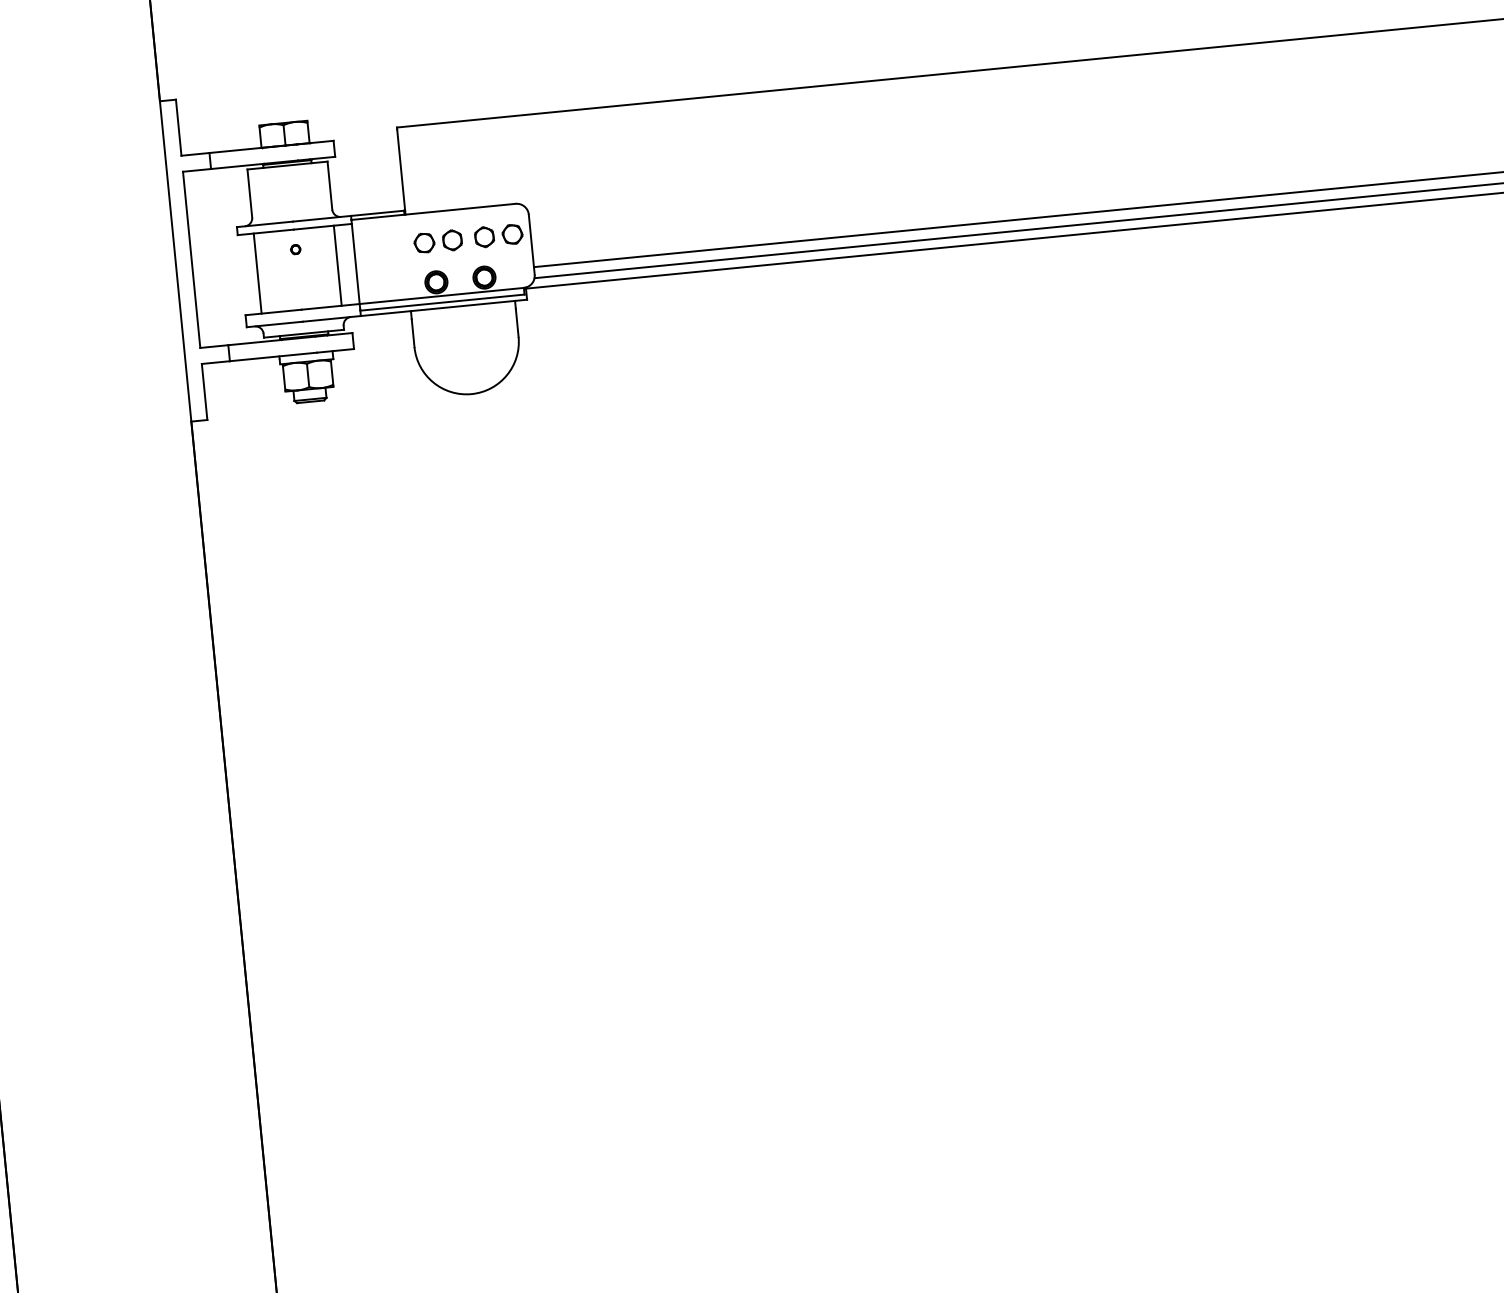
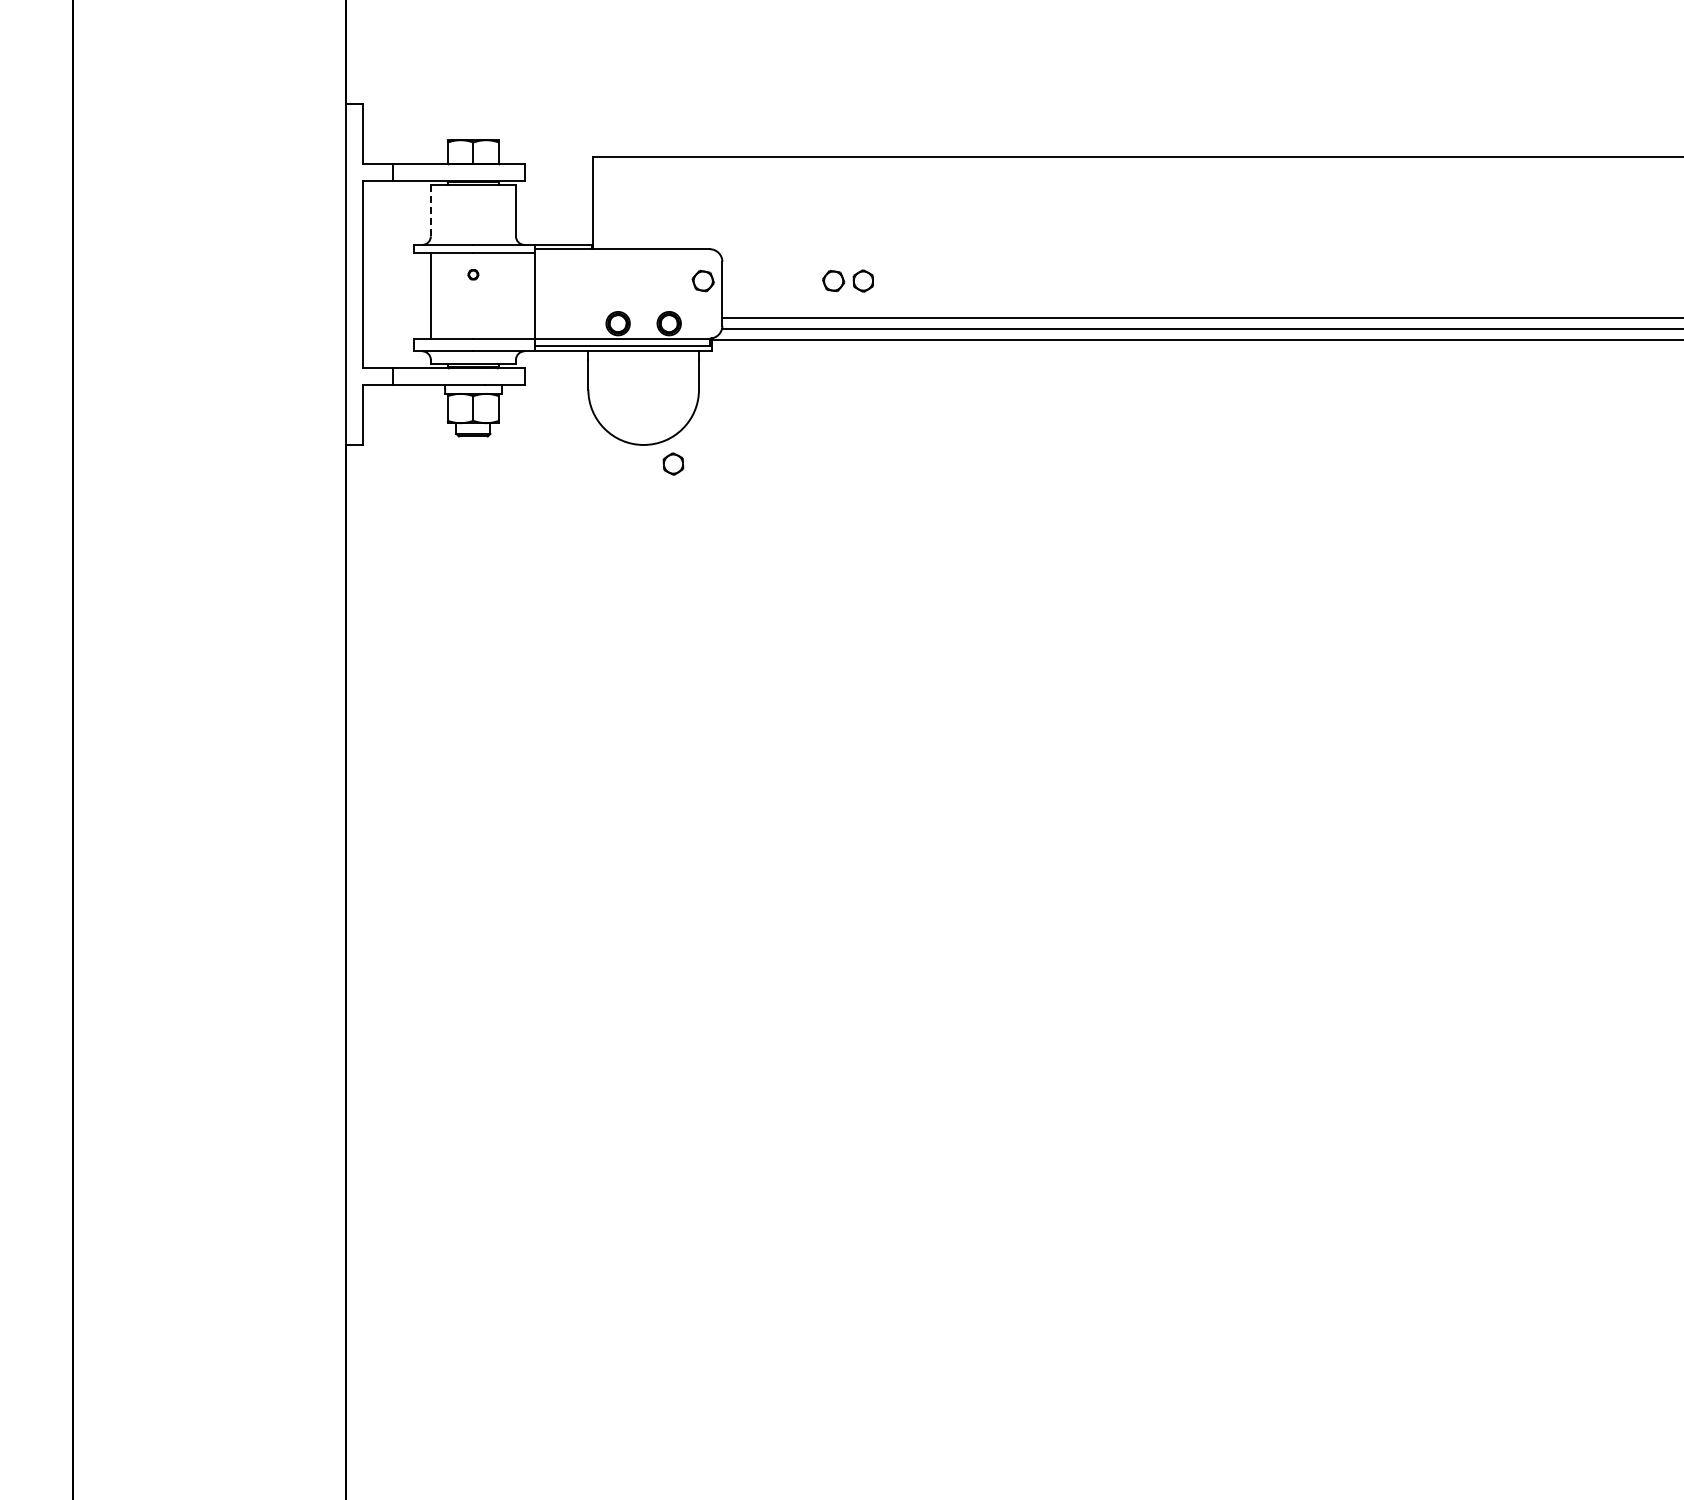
line: (249, 193) -> (430, 210), solid -> dashed
part: (484, 236) -> (673, 463), moved
part: (437, 241) -> (847, 280), moved
line: (337, 265) -> (515, 295), removed

